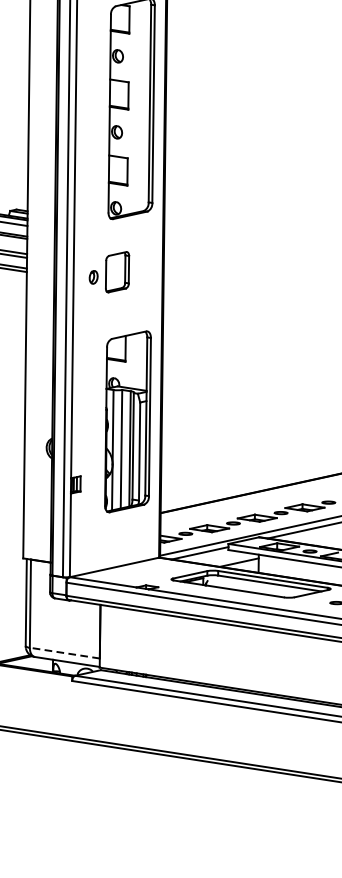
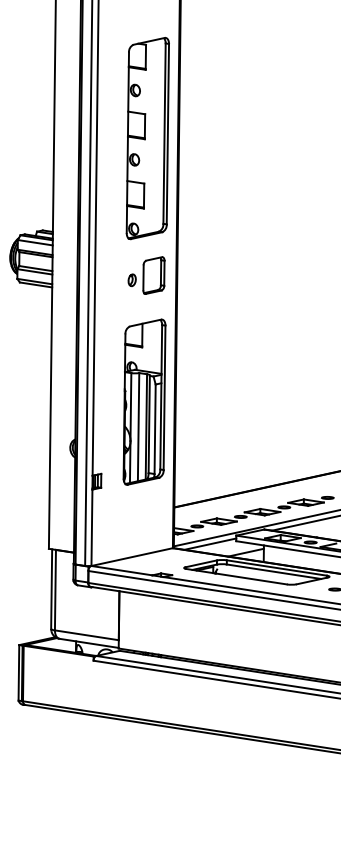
part: (109, 272) -> (146, 275), moved
part: (127, 421) -> (144, 401), moved
line: (64, 653) -> (86, 635), dashed -> solid

